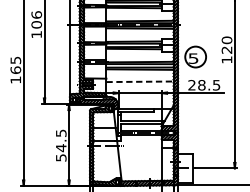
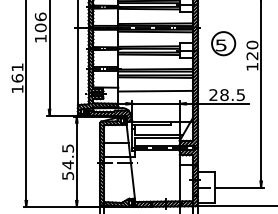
part: (195, 56) -> (223, 43), moved
text: (15, 60) -> (17, 67), 165 -> 161
line: (140, 82) -> (156, 91), dashed -> solid

